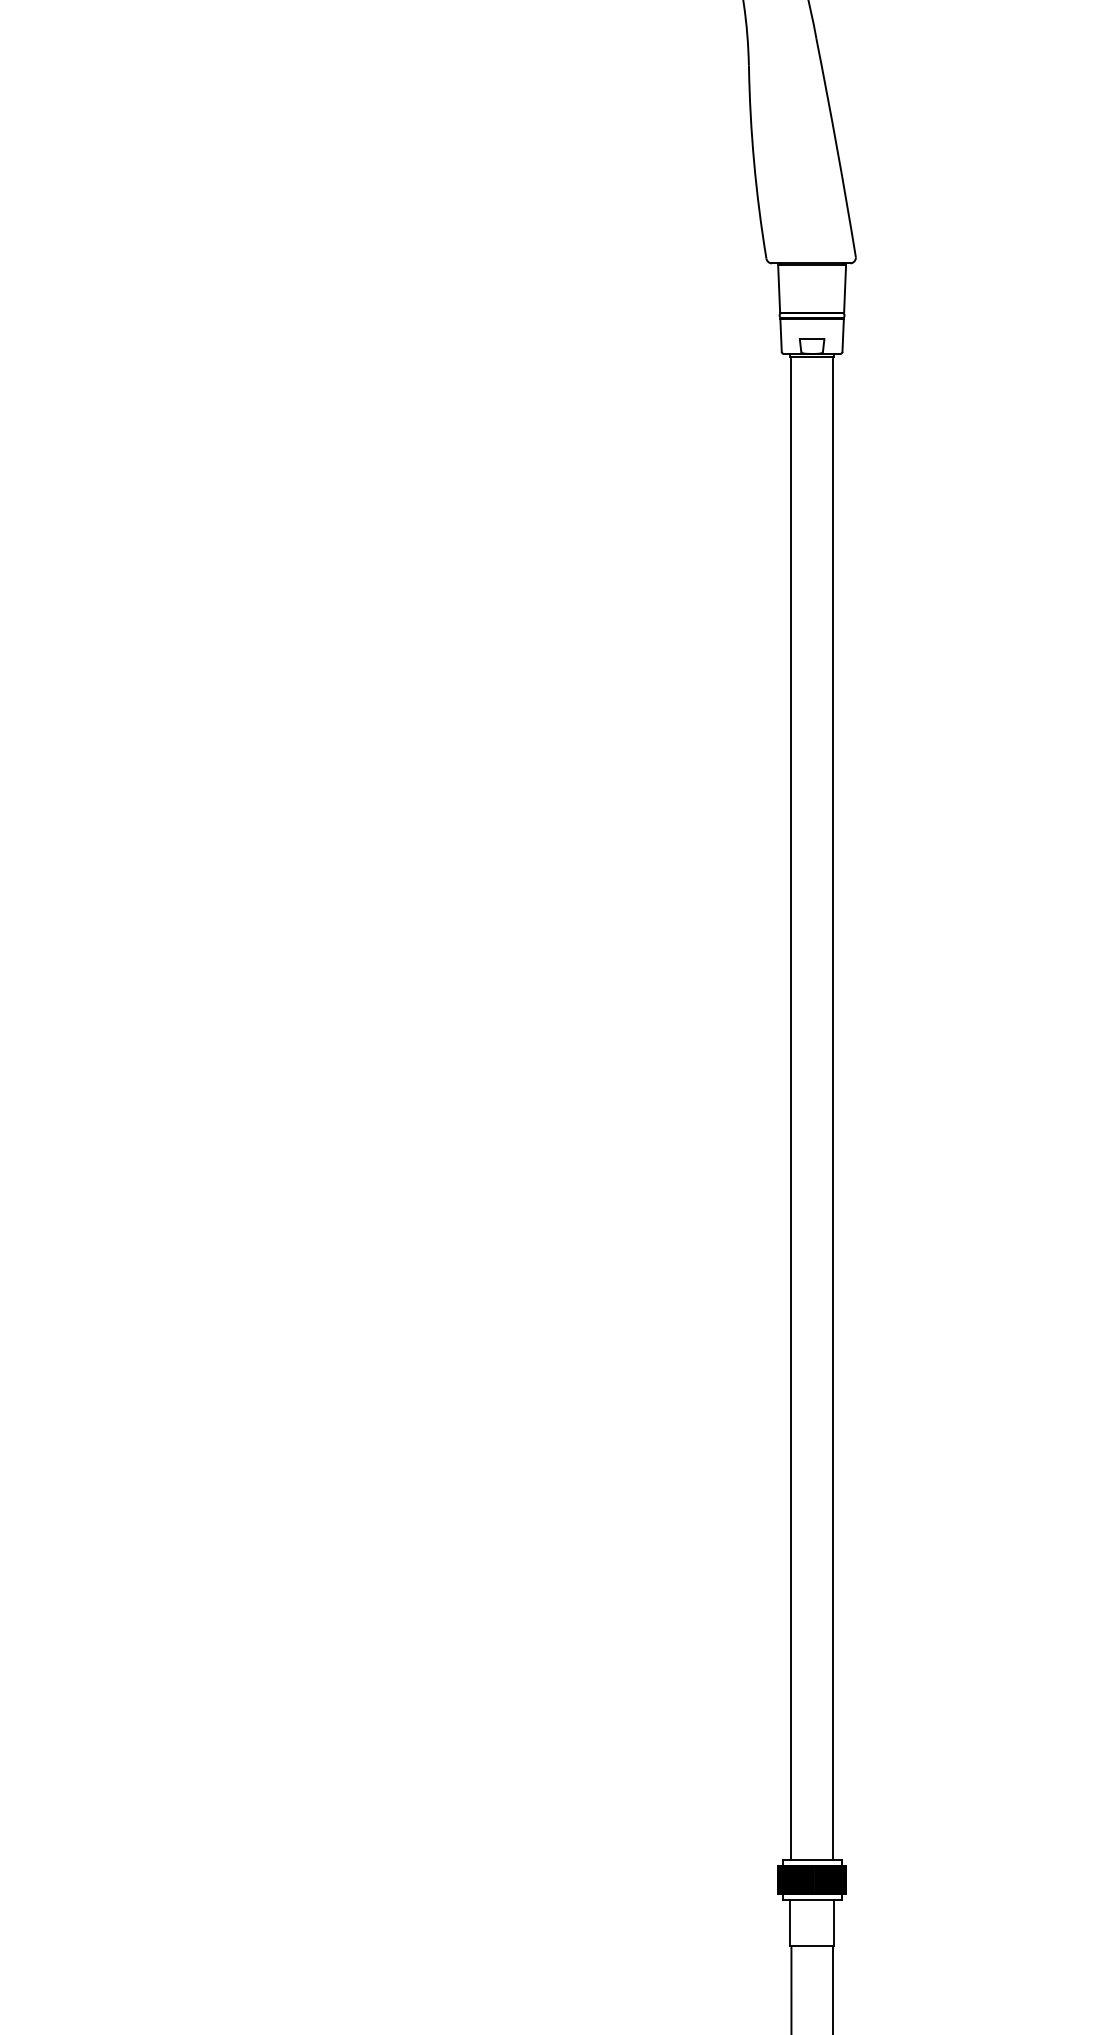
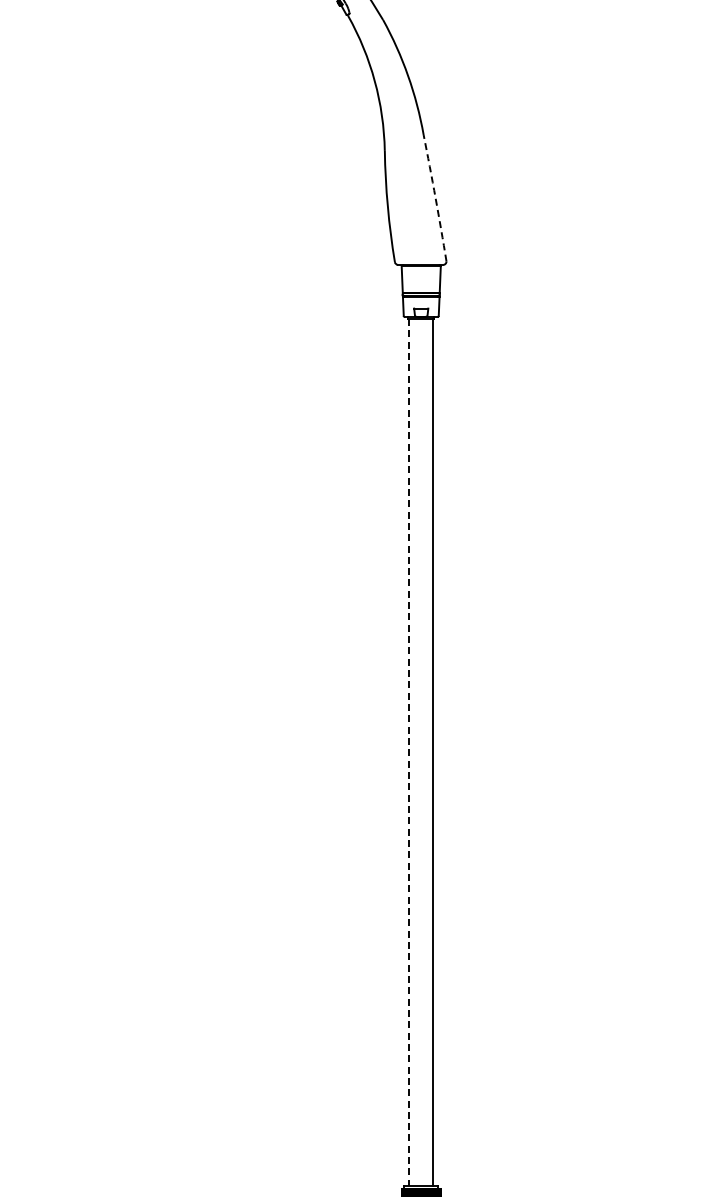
arc: (836, 148) -> (435, 198), solid -> dashed
line: (791, 1109) -> (409, 752), solid -> dashed

